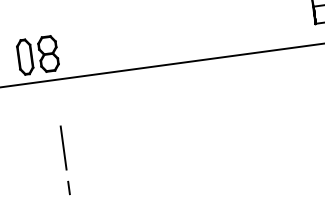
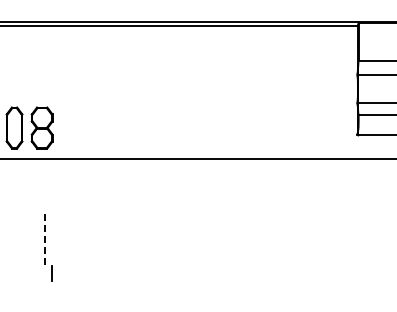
line: (63, 147) -> (44, 239), solid -> dashed
line: (68, 188) -> (51, 273), moved

